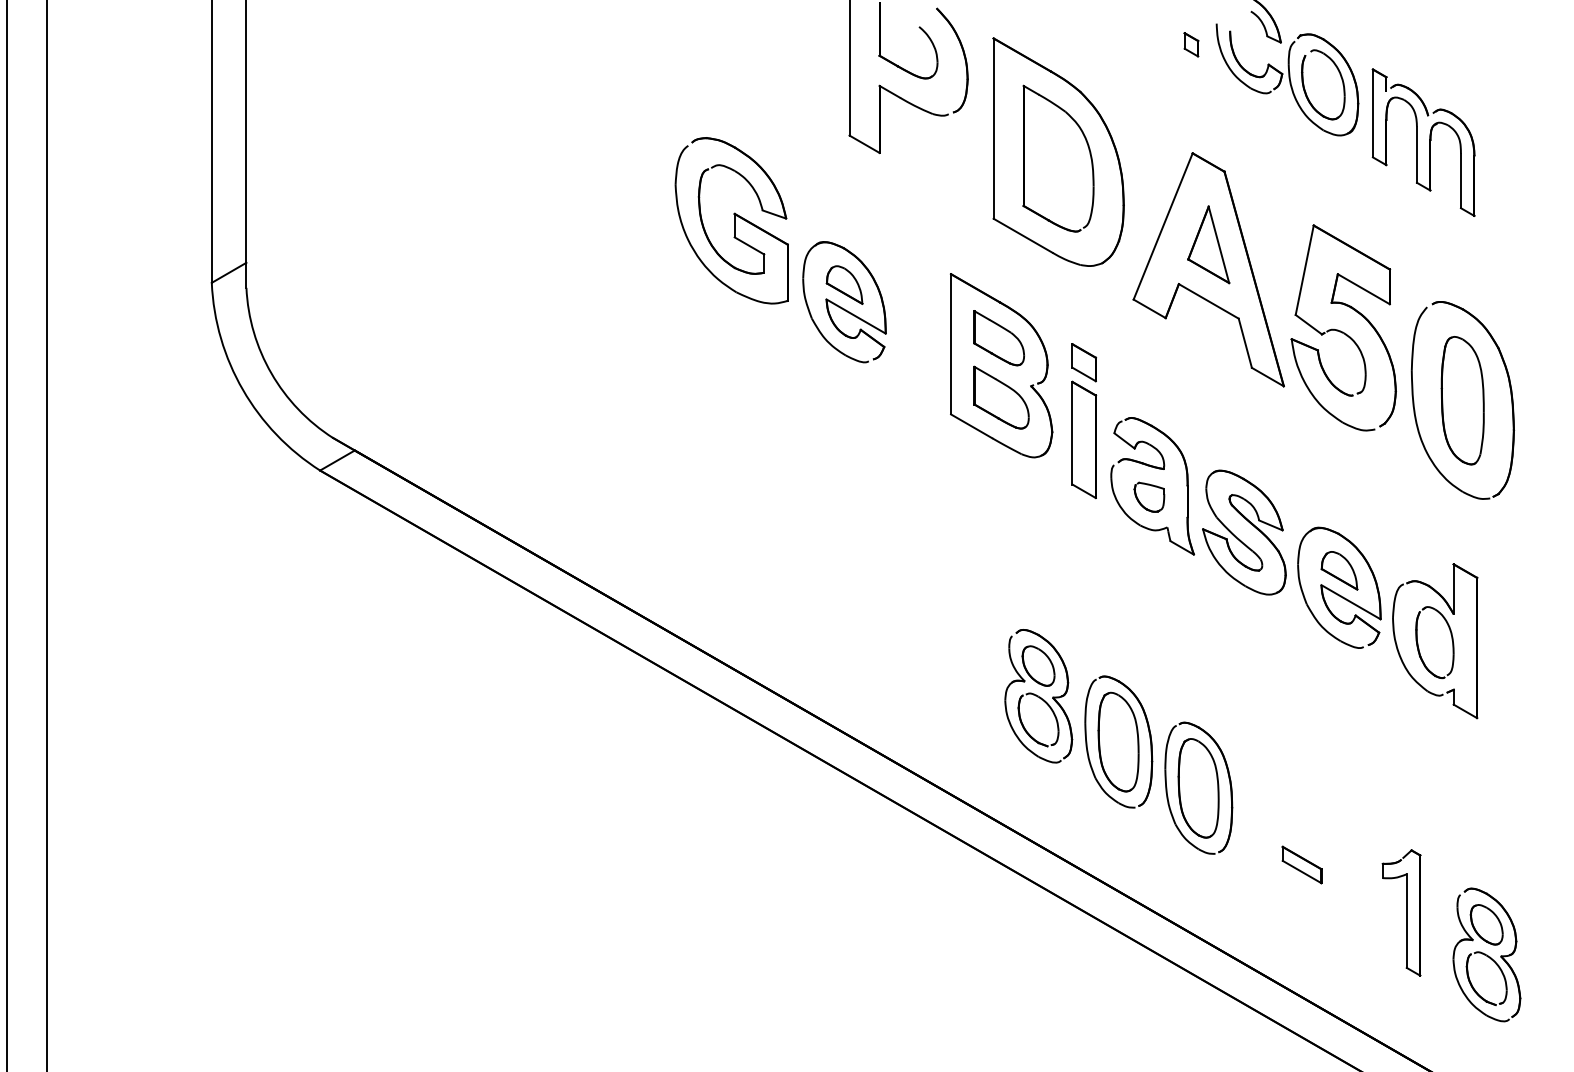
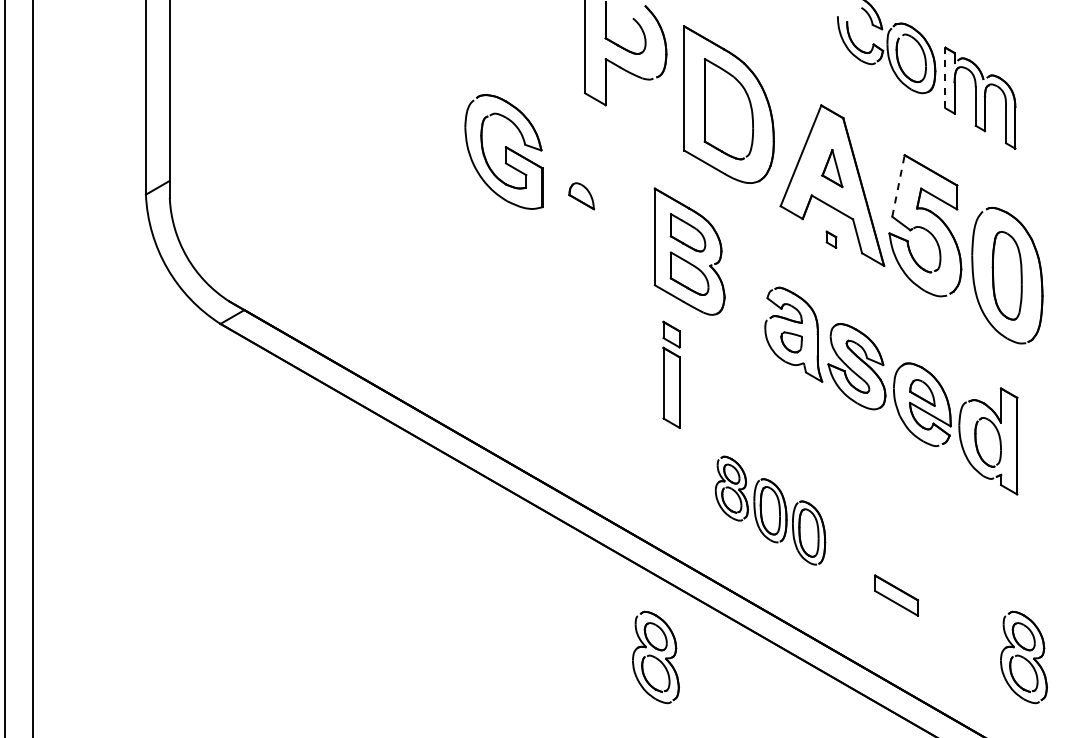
part: (1191, 44) -> (831, 239), moved
line: (1373, 112) -> (945, 77), solid -> dashed
part: (1208, 244) -> (832, 168), size x0.7
line: (1304, 269) -> (898, 185), solid -> dashed
part: (844, 301) -> (581, 207), removed
part: (1083, 420) -> (671, 374), moved
part: (1118, 741) -> (770, 510), size x0.7
part: (1301, 864) -> (896, 595), size x1.6
part: (1402, 912) -> (965, 628), removed
part: (951, 954) -> (655, 657), added

